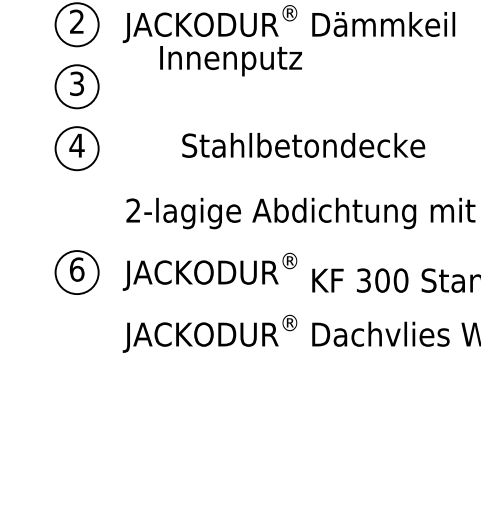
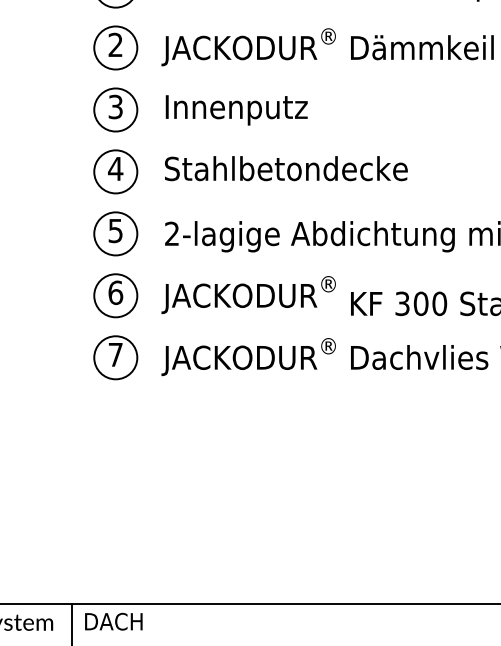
text: (230, 61) -> (236, 110), moved
text: (303, 145) -> (286, 168), moved
part: (76, 210) -> (115, 233), added
part: (76, 334) -> (115, 357), added

